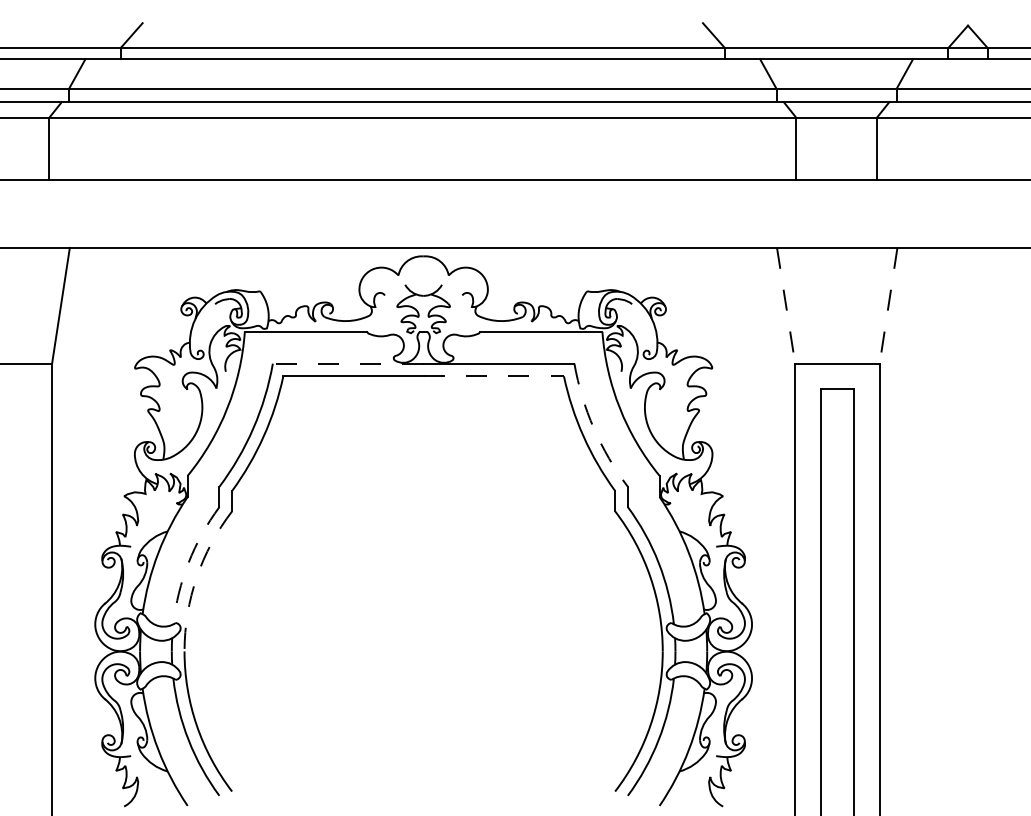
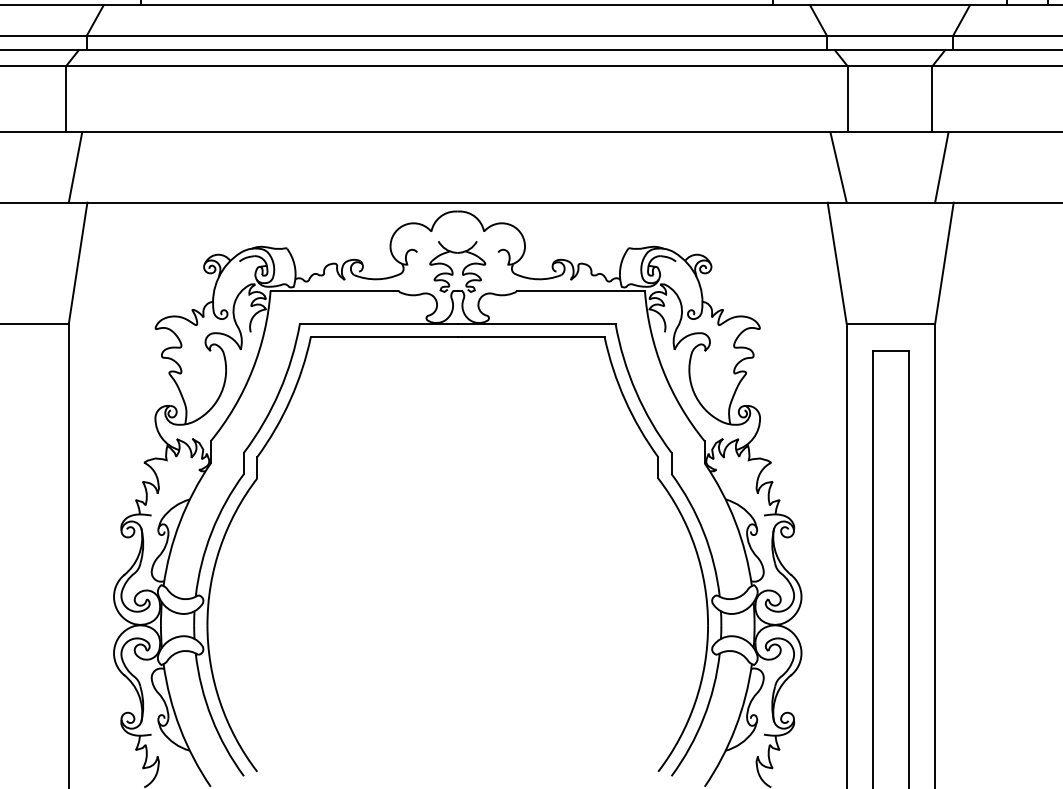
line: (58, 213) -> (75, 166), added
line: (787, 213) -> (838, 166), added
line: (885, 213) -> (941, 166), added
line: (786, 305) -> (837, 262), dashed -> solid
line: (888, 305) -> (944, 262), dashed -> solid
line: (347, 363) -> (378, 323), dashed -> solid
line: (494, 376) -> (531, 337), dashed -> solid
arc: (593, 428) -> (635, 391), dashed -> solid
arc: (188, 562) -> (211, 531), dashed -> solid
arc: (196, 577) -> (219, 547), dashed -> solid

